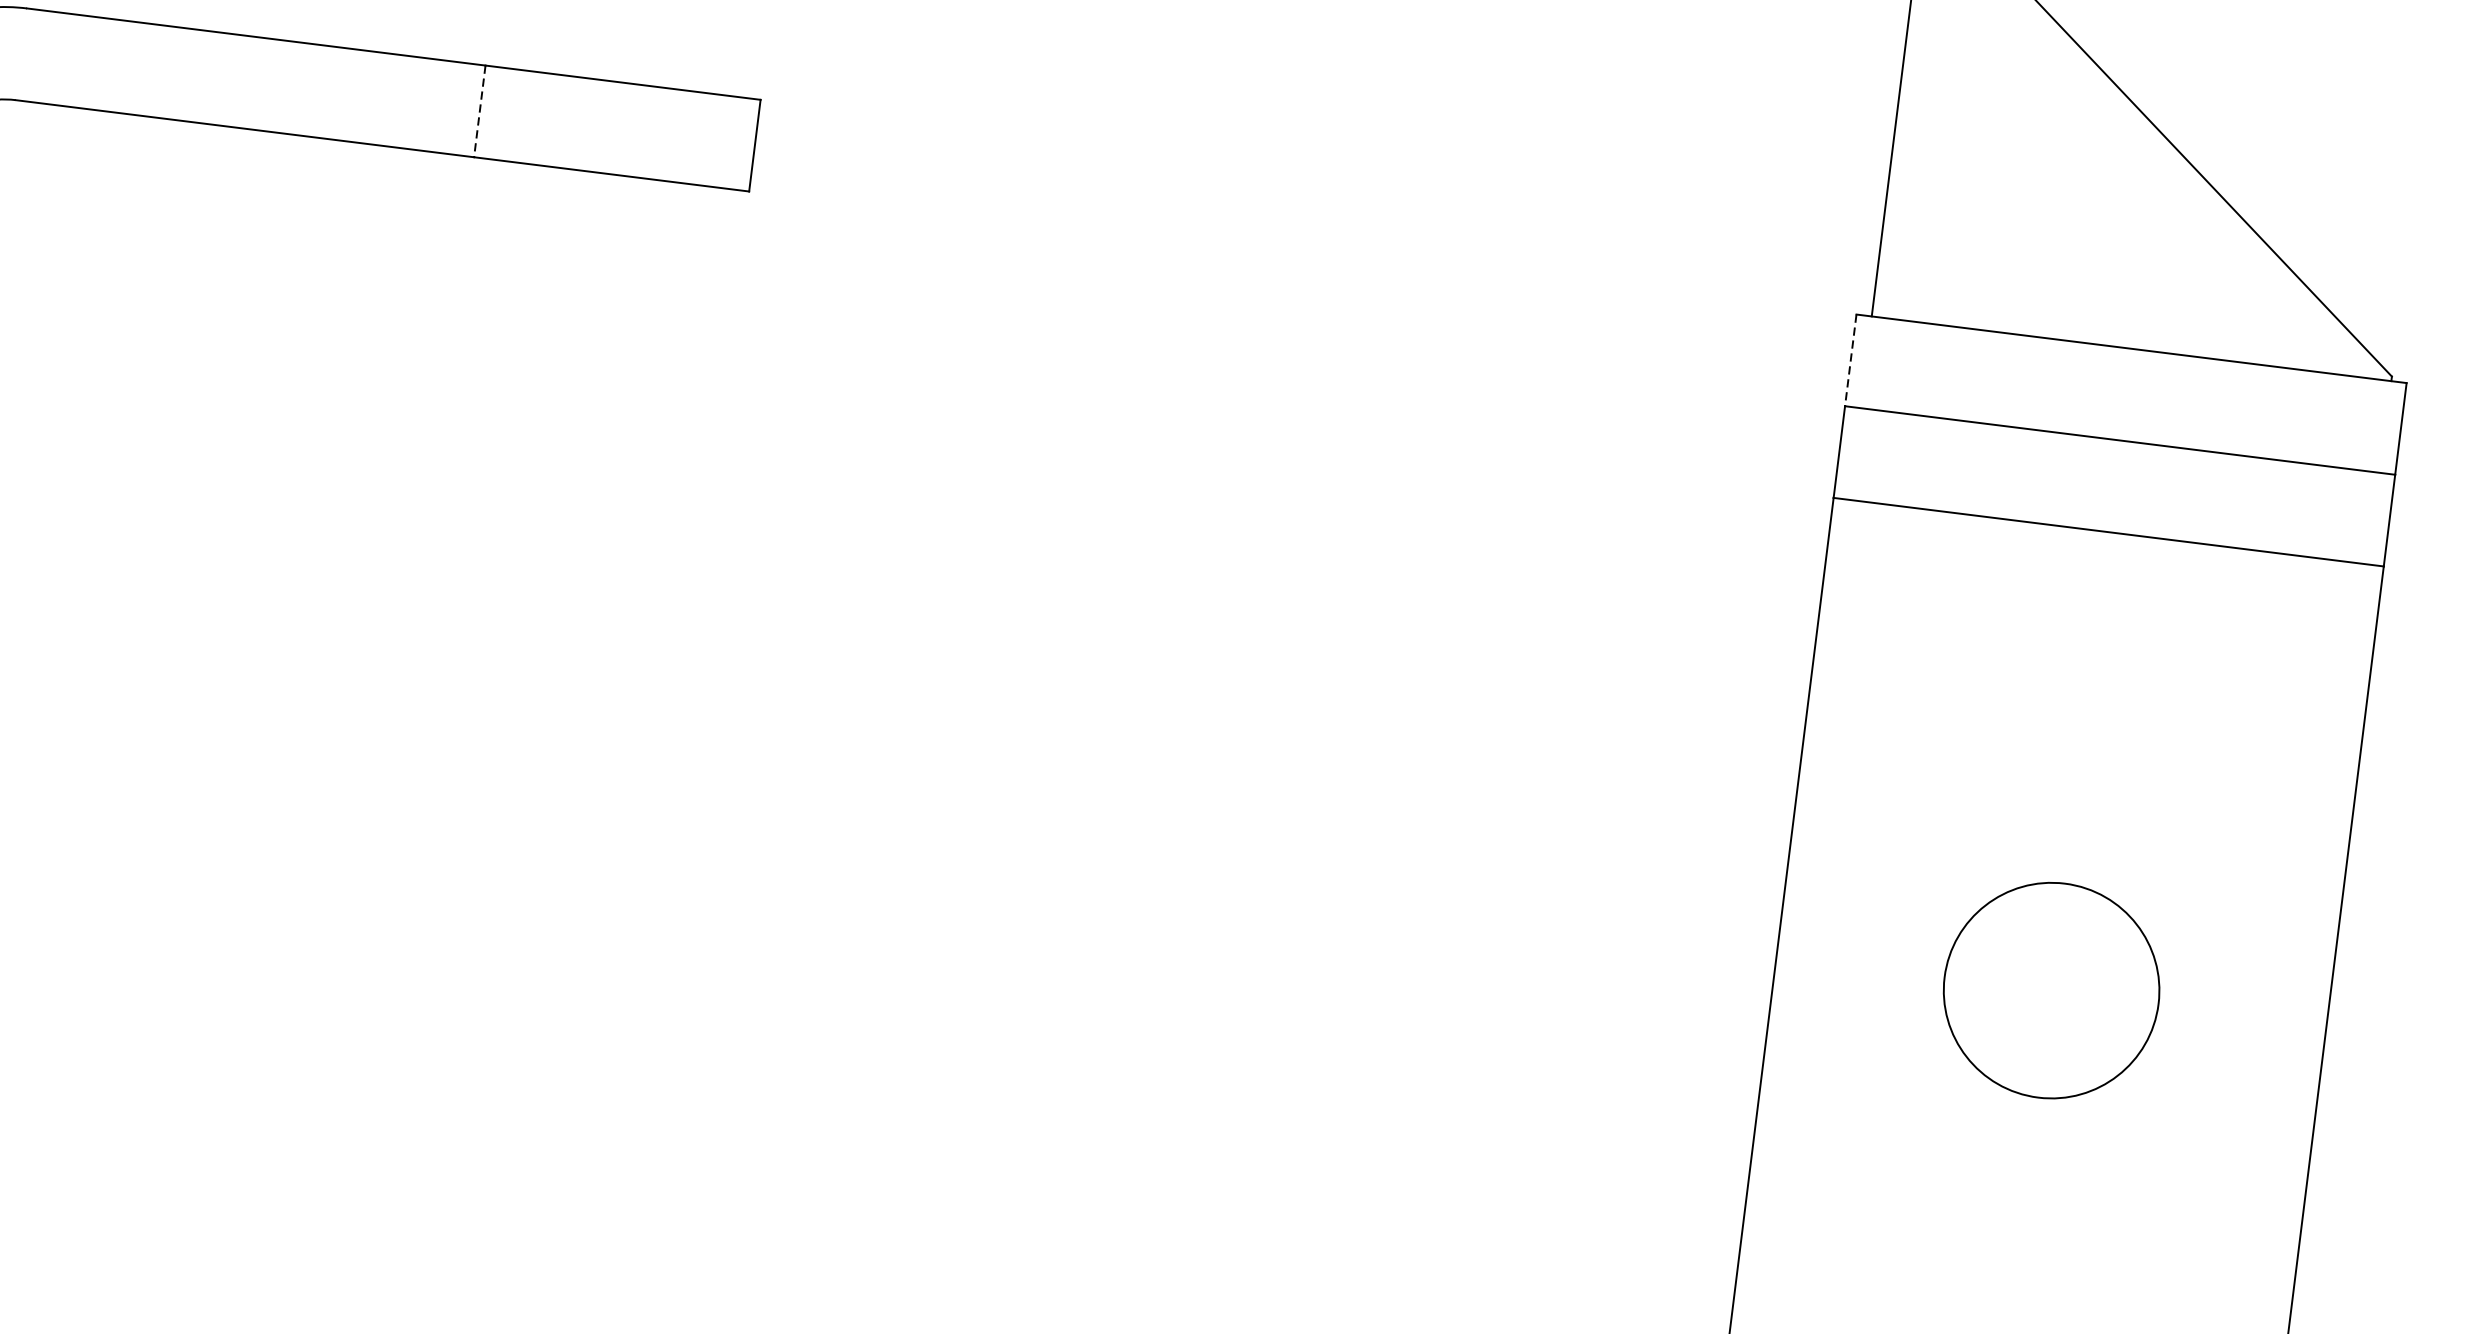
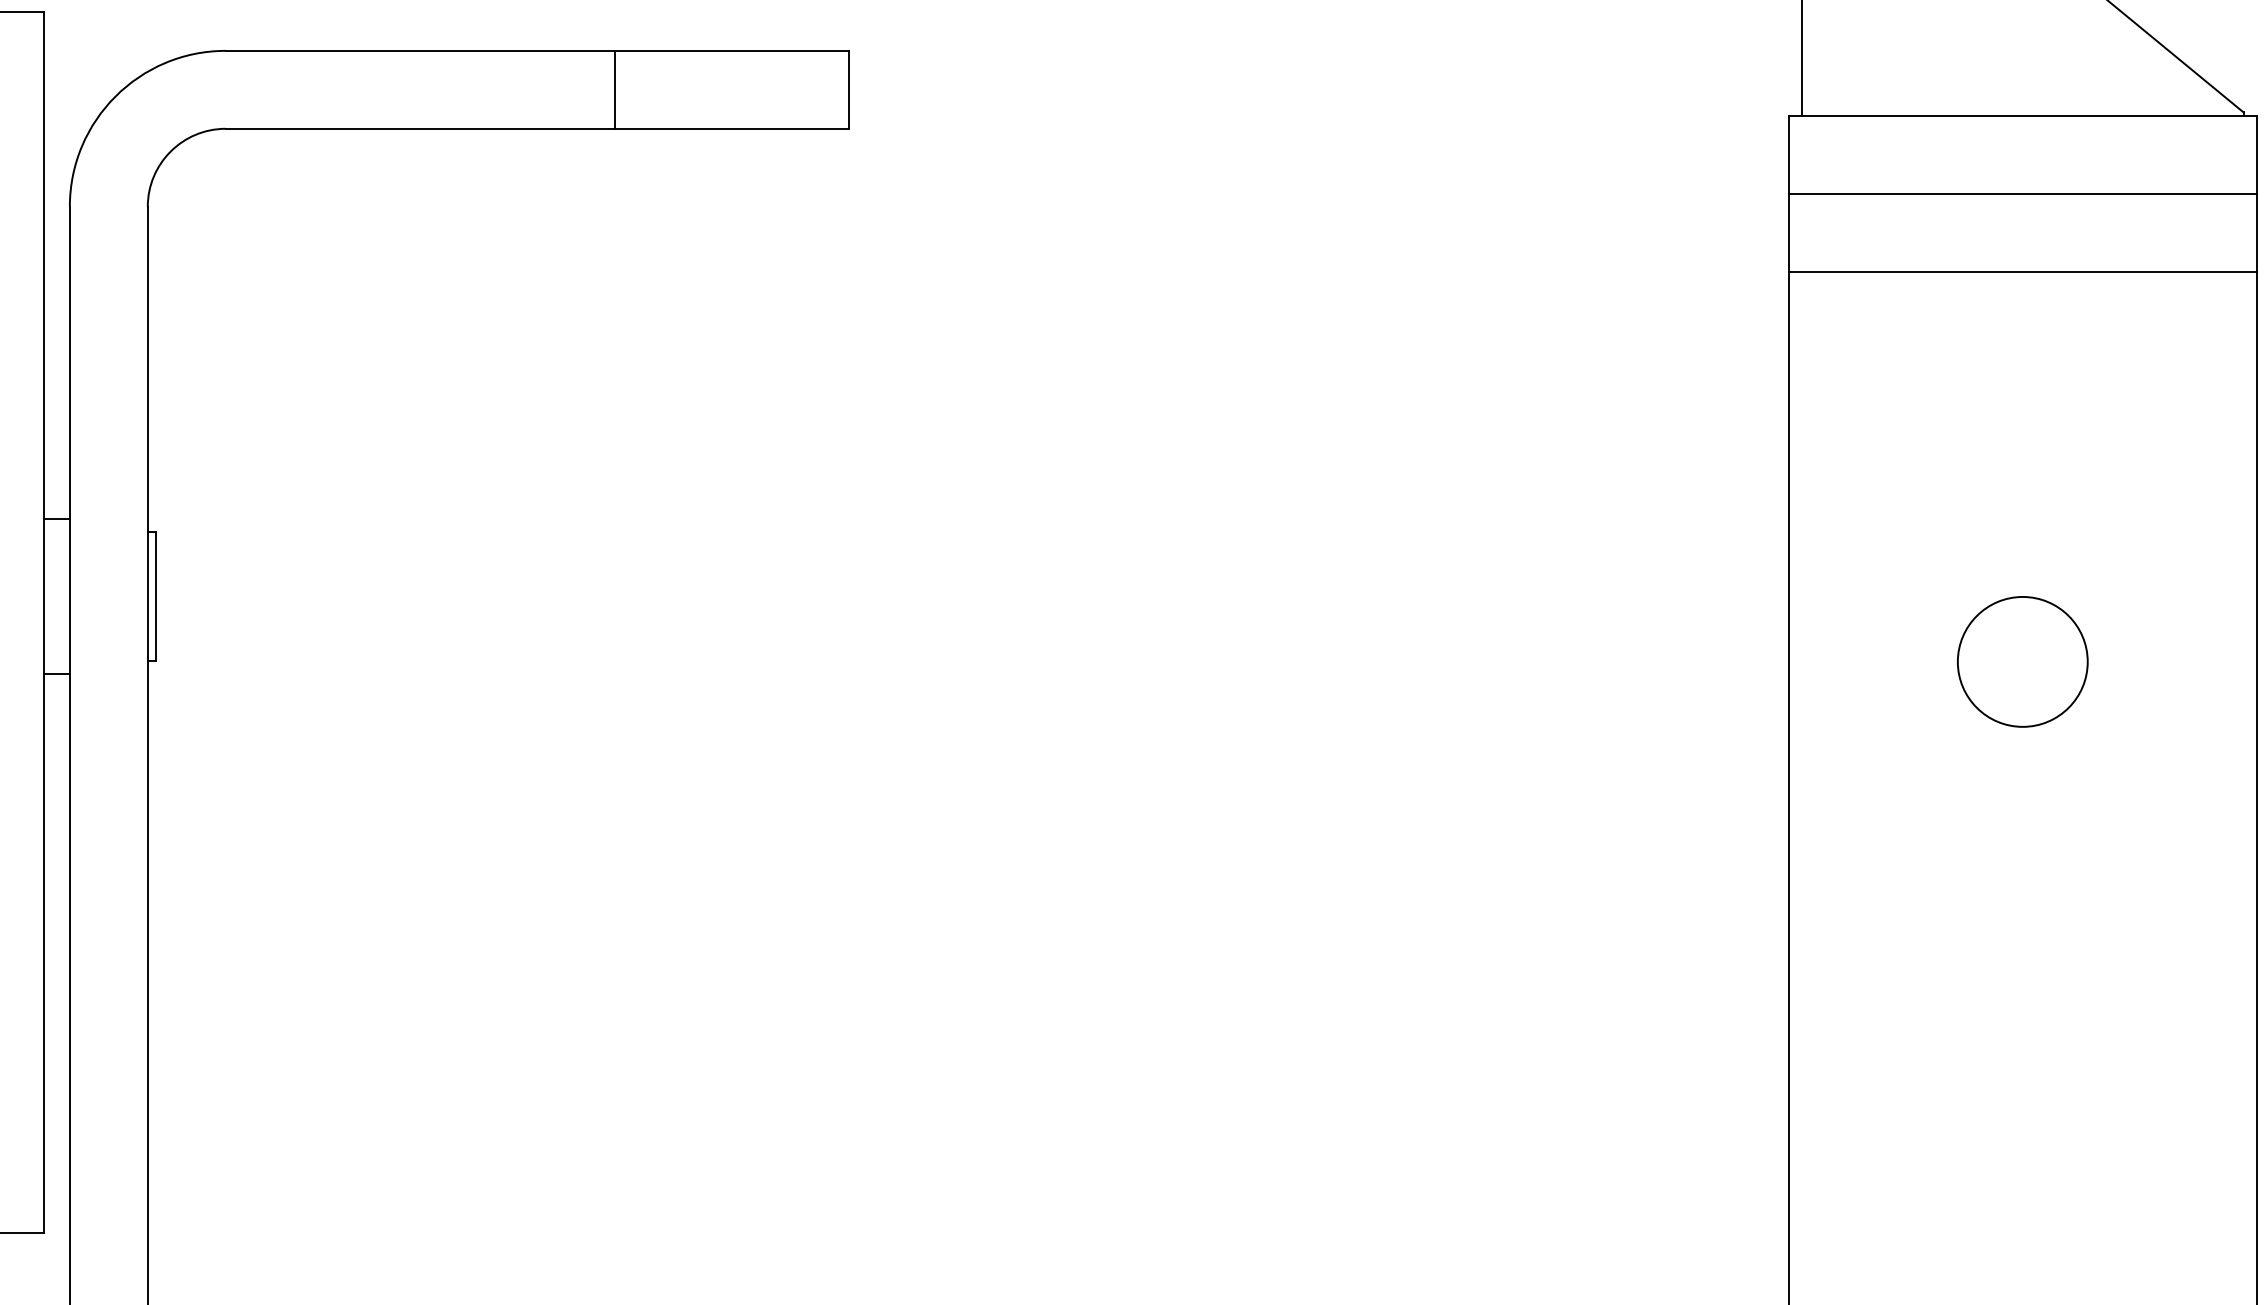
line: (479, 111) -> (615, 89), dashed -> solid
line: (1850, 360) -> (1788, 155), dashed -> solid
circle: (2051, 990) -> (2022, 661), size x0.71

